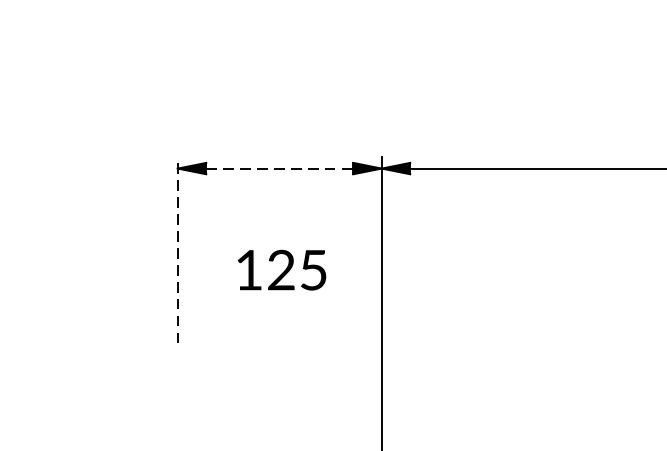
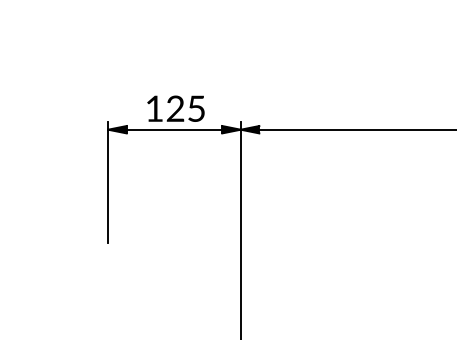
line: (279, 168) -> (174, 129), dashed -> solid
line: (178, 249) -> (108, 182), dashed -> solid
text: (281, 269) -> (175, 108), moved

